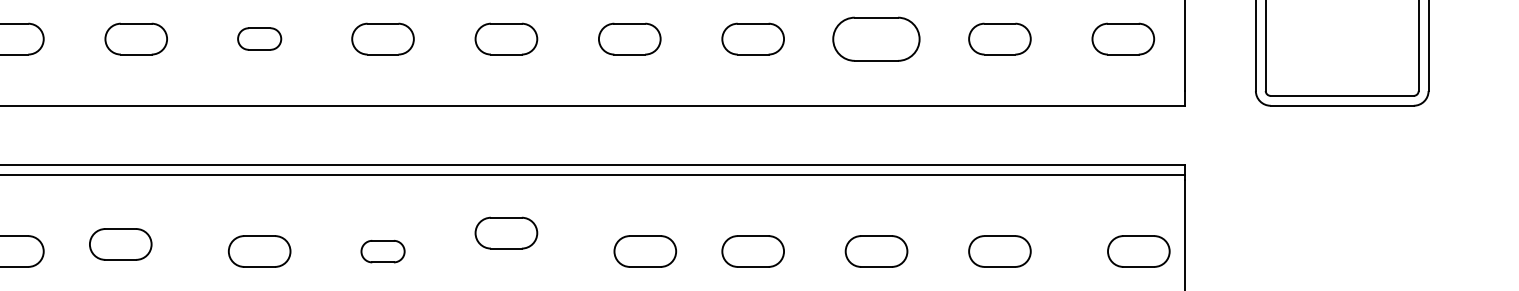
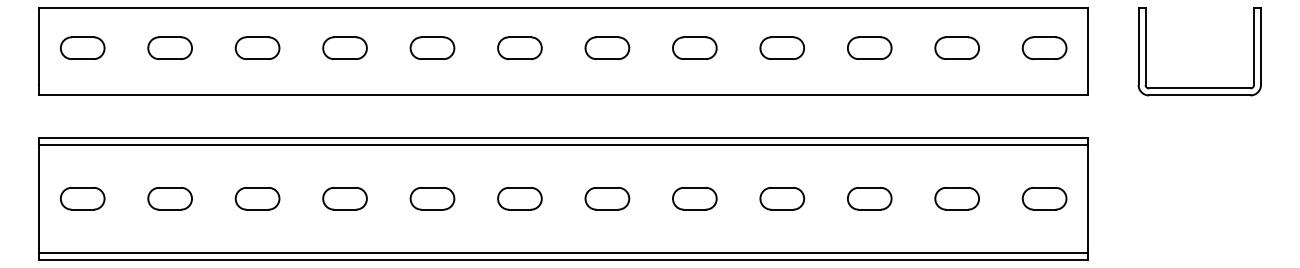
part: (259, 38) -> (432, 47), size x1.43
part: (876, 38) -> (869, 47), size x0.71
part: (506, 232) -> (607, 198), moved
part: (119, 244) -> (344, 198), moved
part: (382, 251) -> (519, 198), size x1.43
part: (644, 251) -> (694, 198), moved
part: (1138, 251) -> (1044, 198), moved

